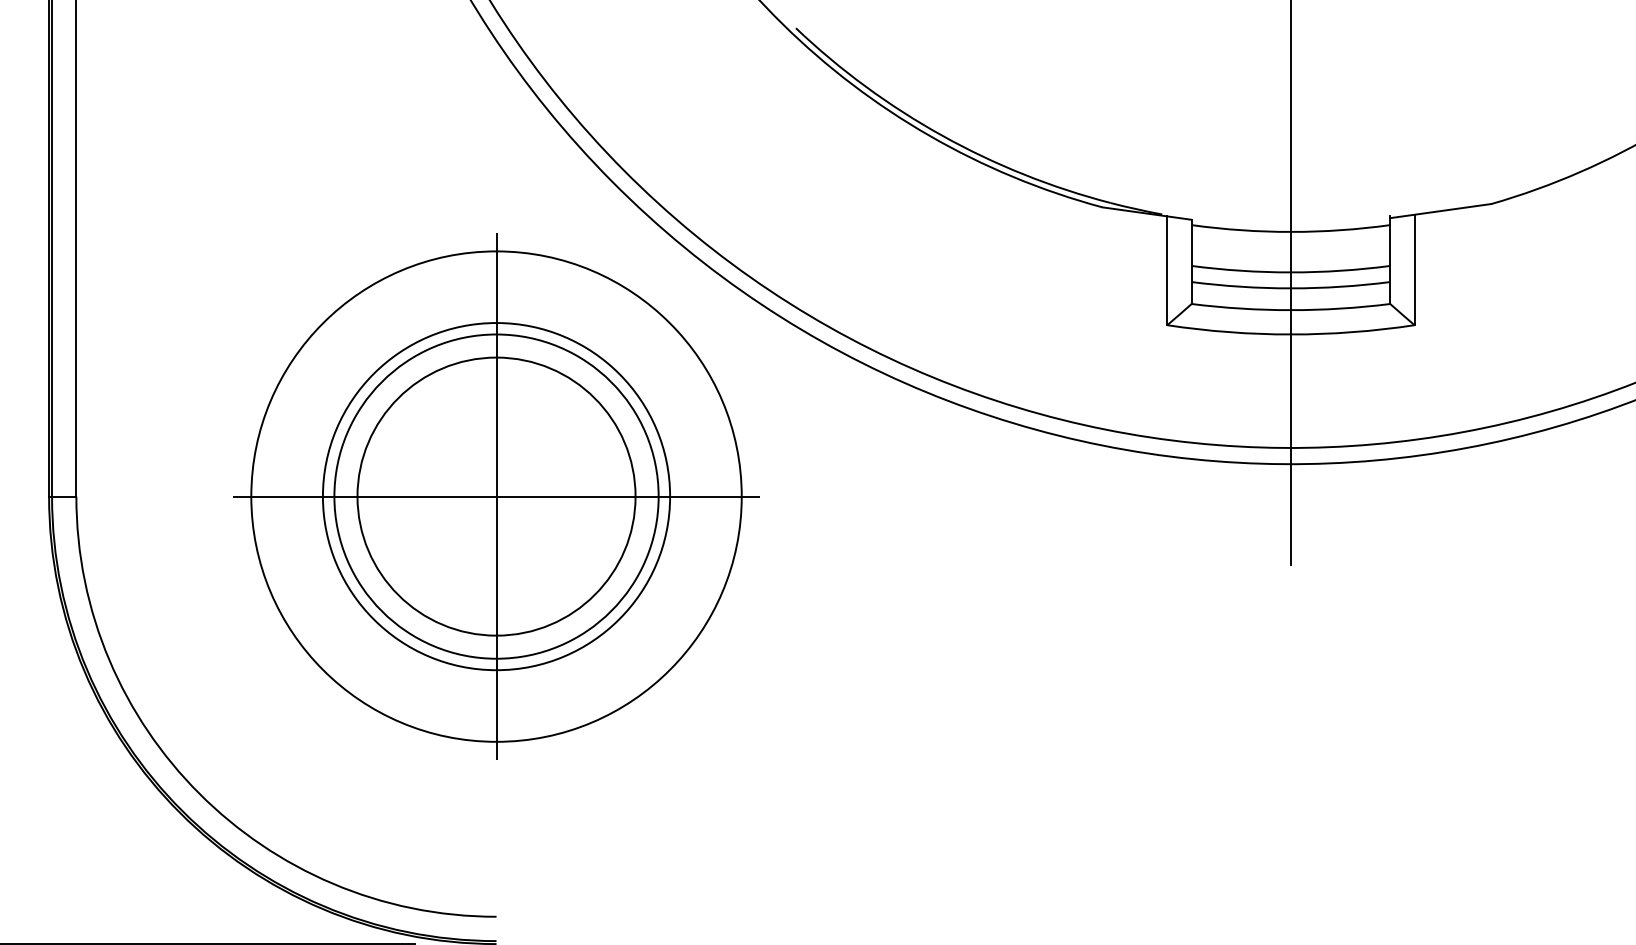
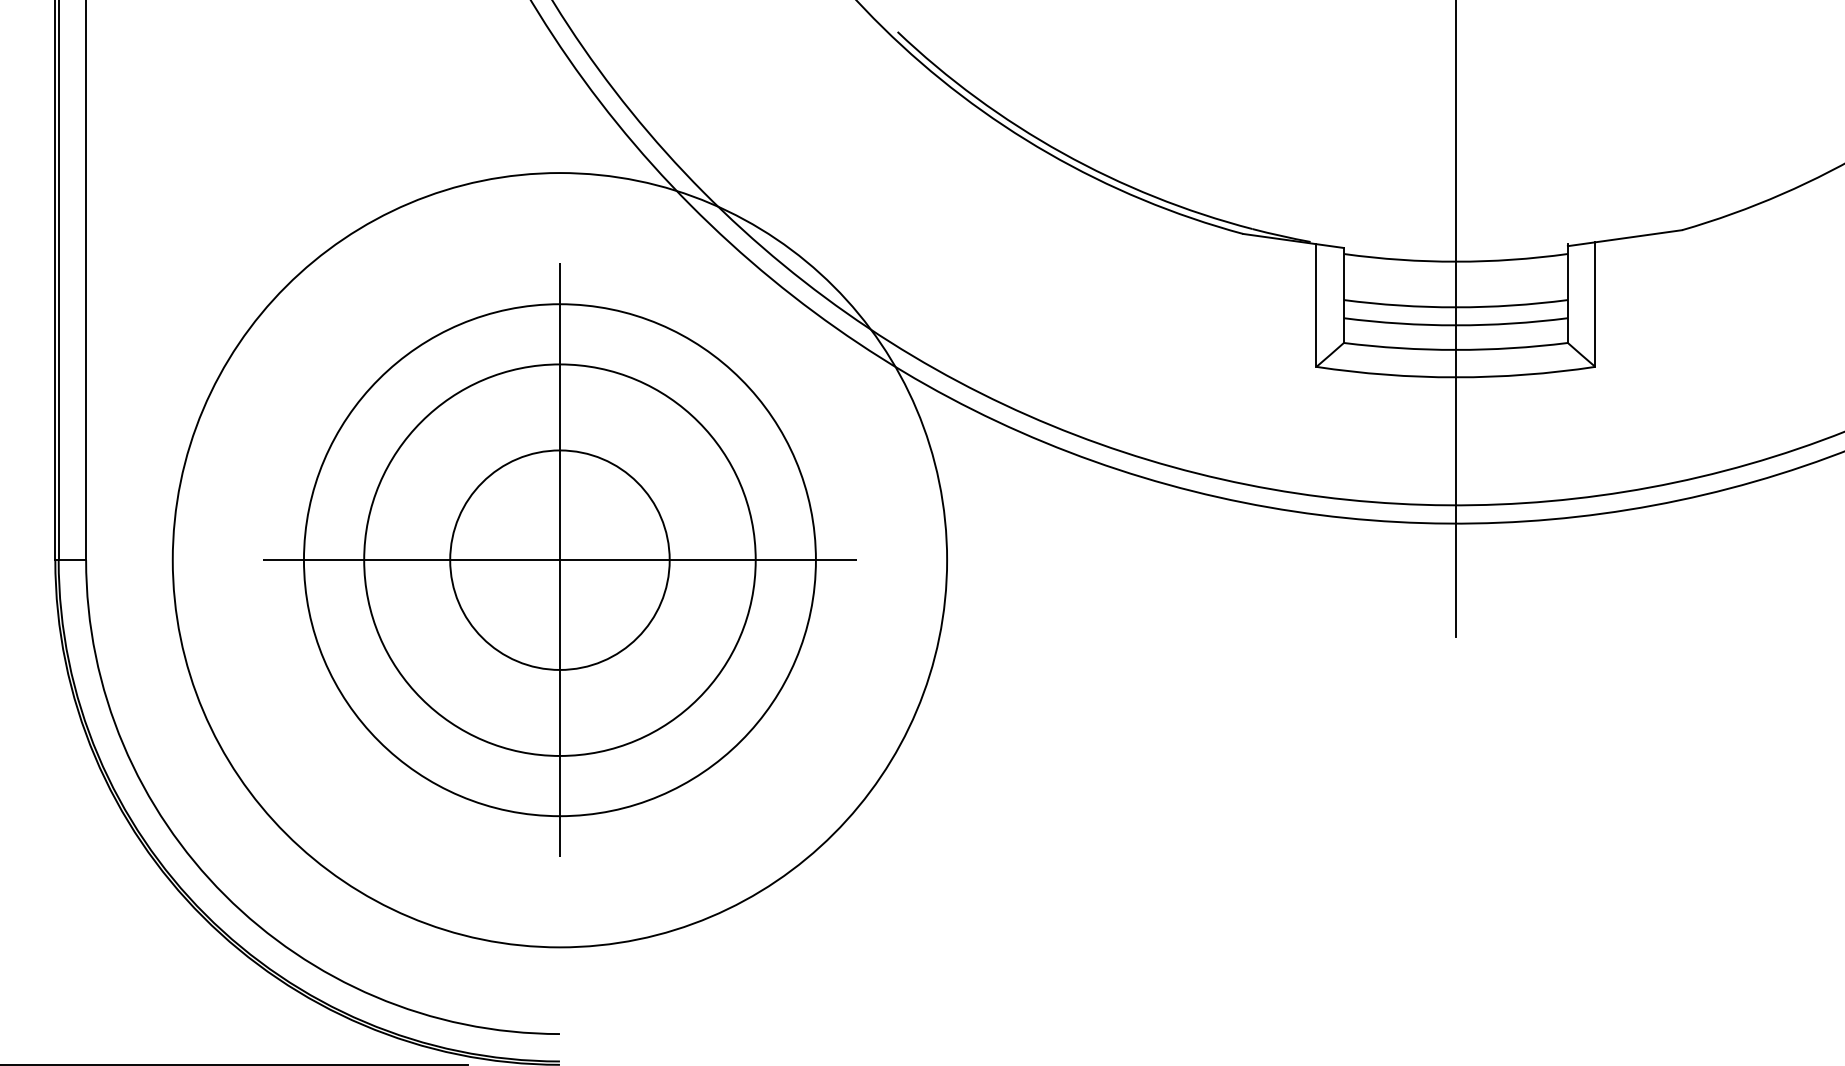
circle: (496, 495) -> (559, 559), size x0.7
circle: (496, 495) -> (559, 559), size x1.4
circle: (496, 496) -> (559, 560), size x1.4

